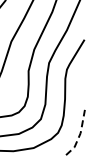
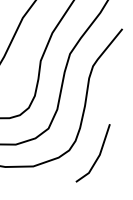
line: (79, 134) -> (98, 156), dashed -> solid

